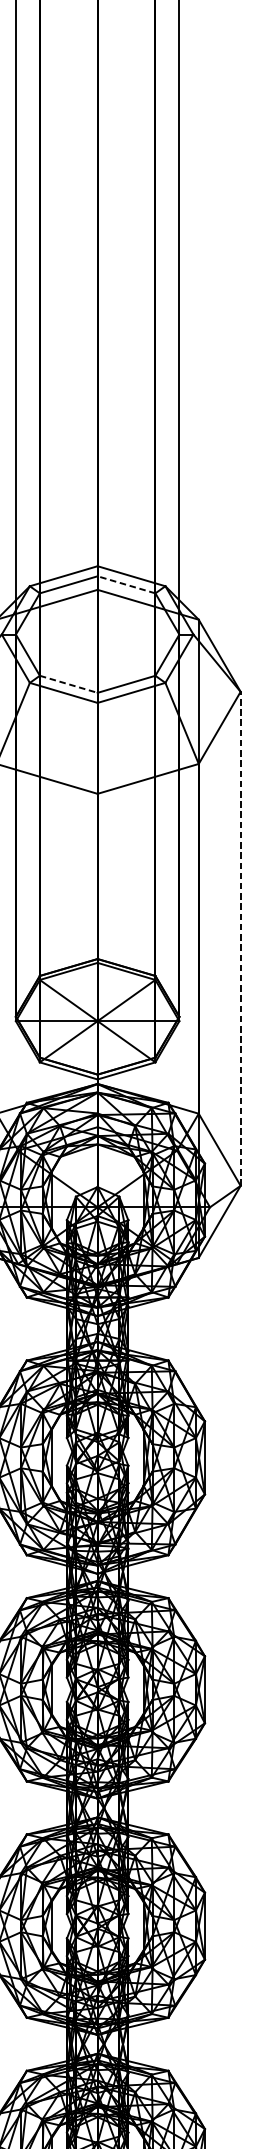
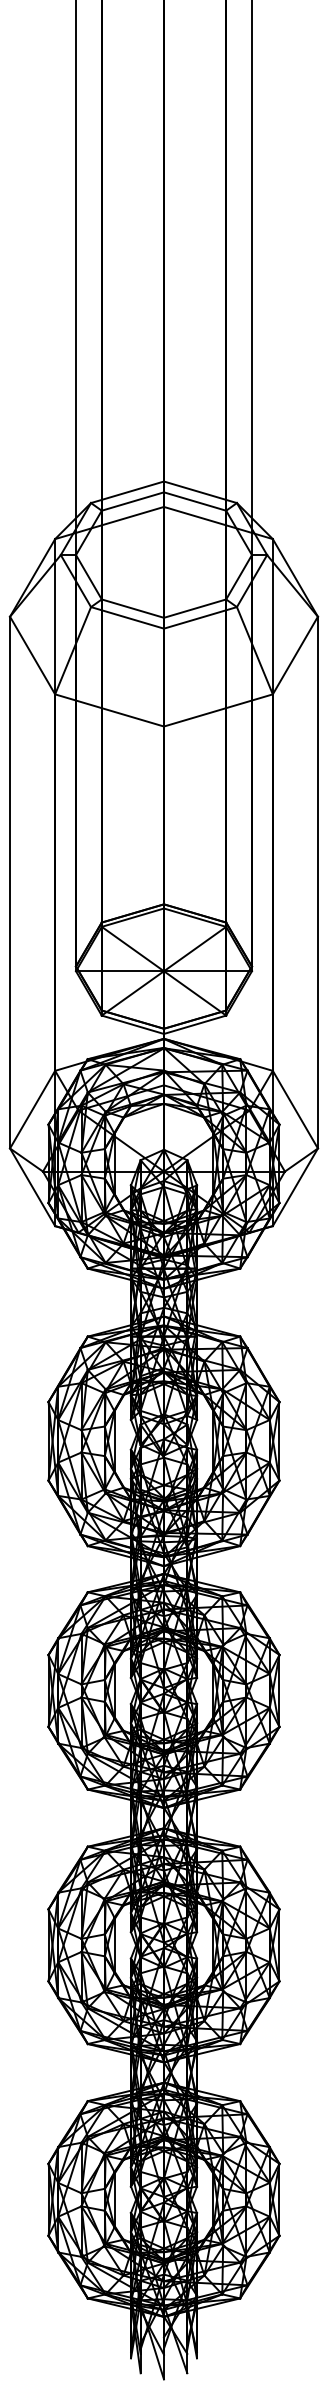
line: (125, 584) -> (194, 501), dashed -> solid
line: (69, 684) -> (133, 608), dashed -> solid
line: (240, 938) -> (317, 882), dashed -> solid

